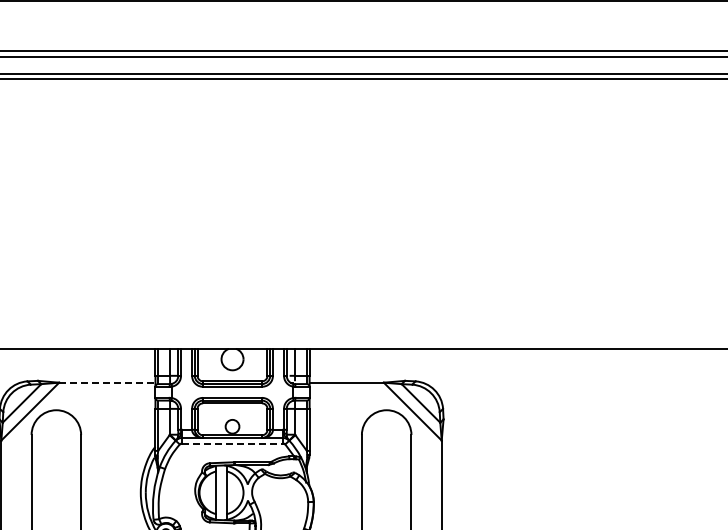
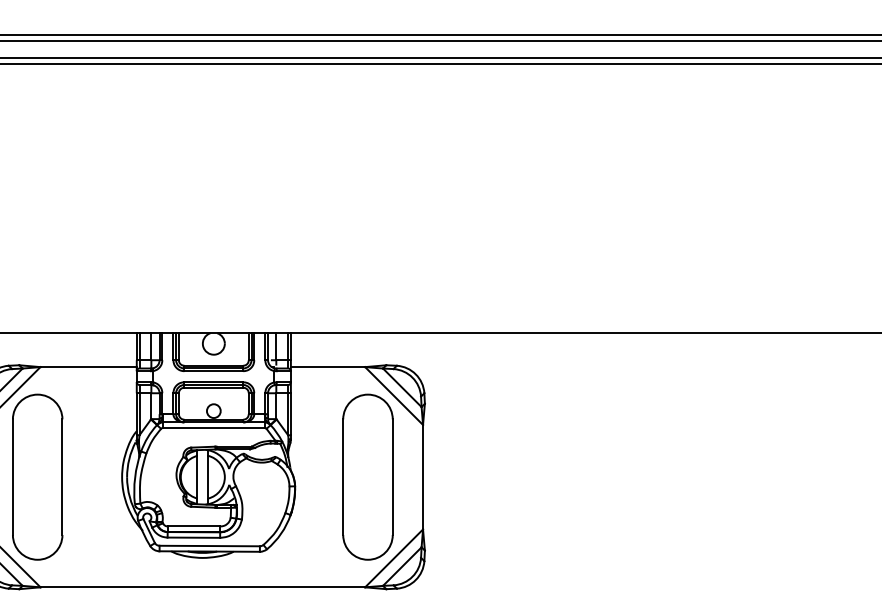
line: (108, 383) -> (89, 367), dashed -> solid
line: (232, 443) -> (213, 427), dashed -> solid

